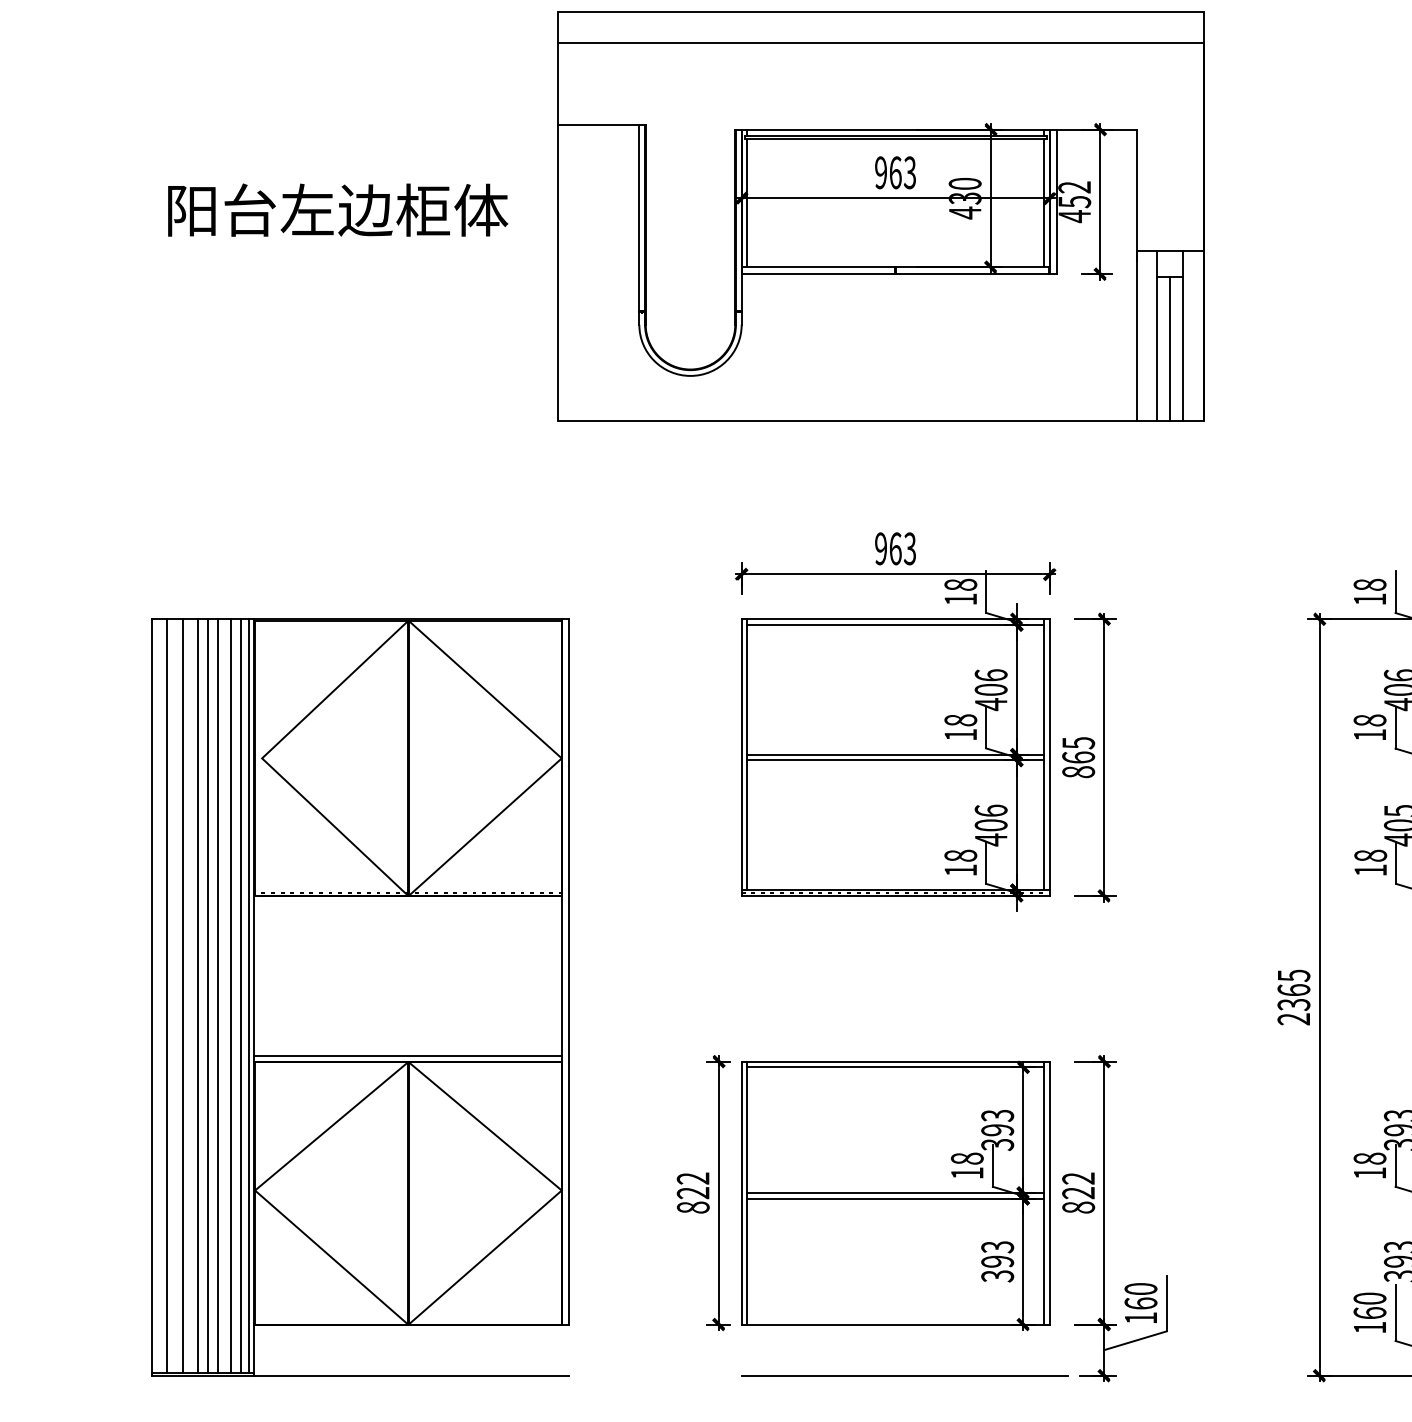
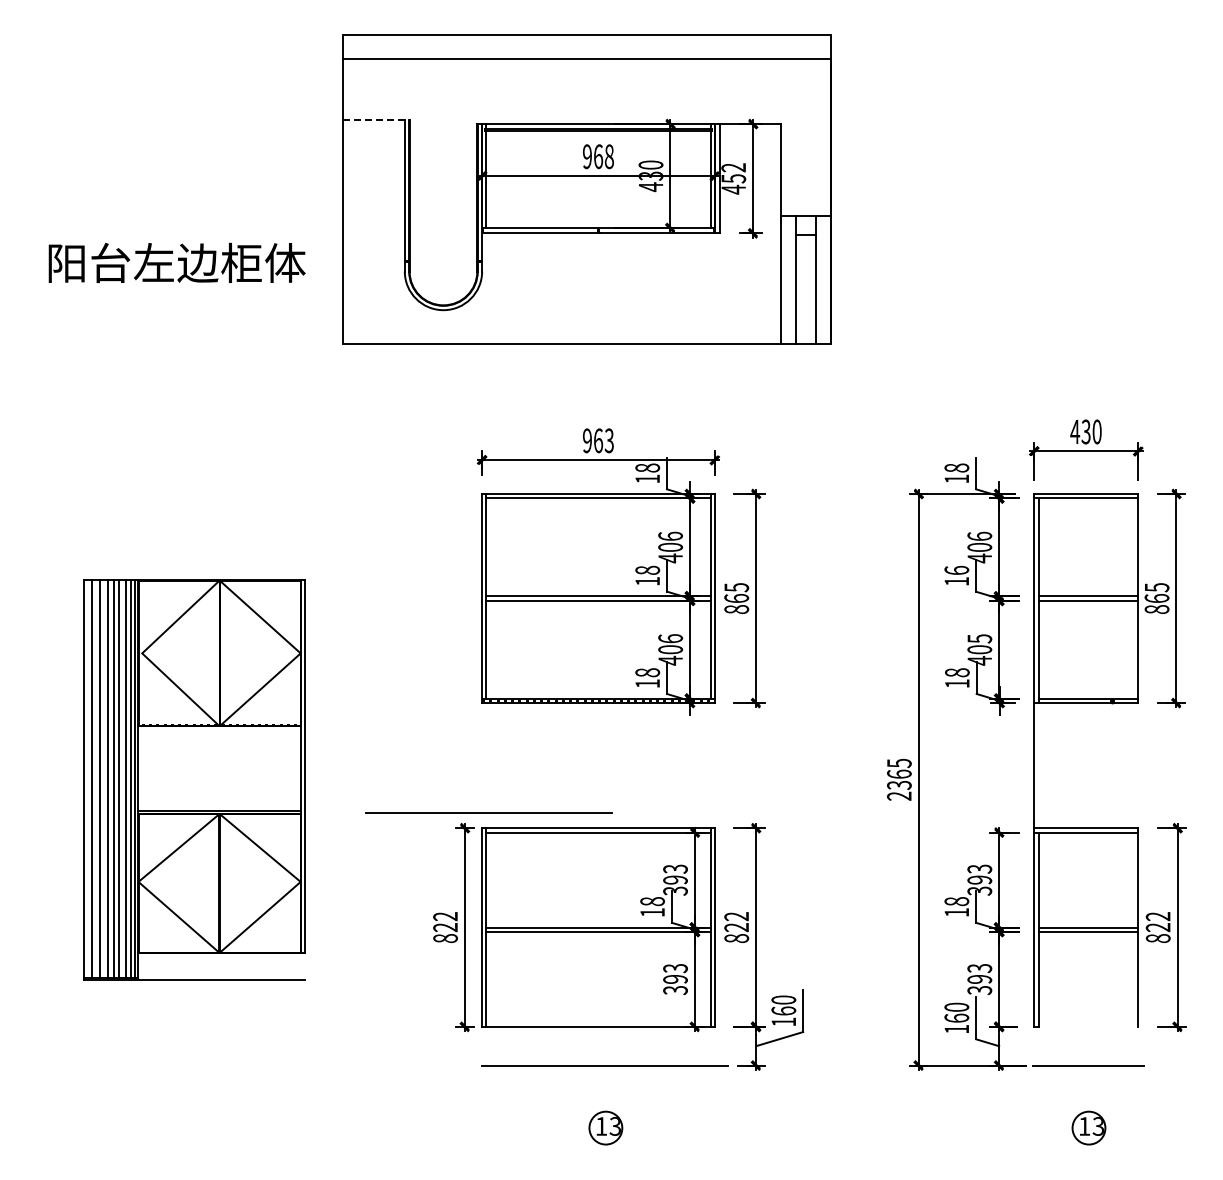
line: (601, 124) -> (376, 120), solid -> dashed
text: (908, 172) -> (608, 156), 963 -> 968
text: (337, 209) -> (176, 262), moved
line: (1169, 348) -> (805, 289), removed
text: (1369, 719) -> (956, 569), 18 -> 16
part: (360, 997) -> (194, 779), size x0.7
line: (750, 1040) -> (488, 812), added

